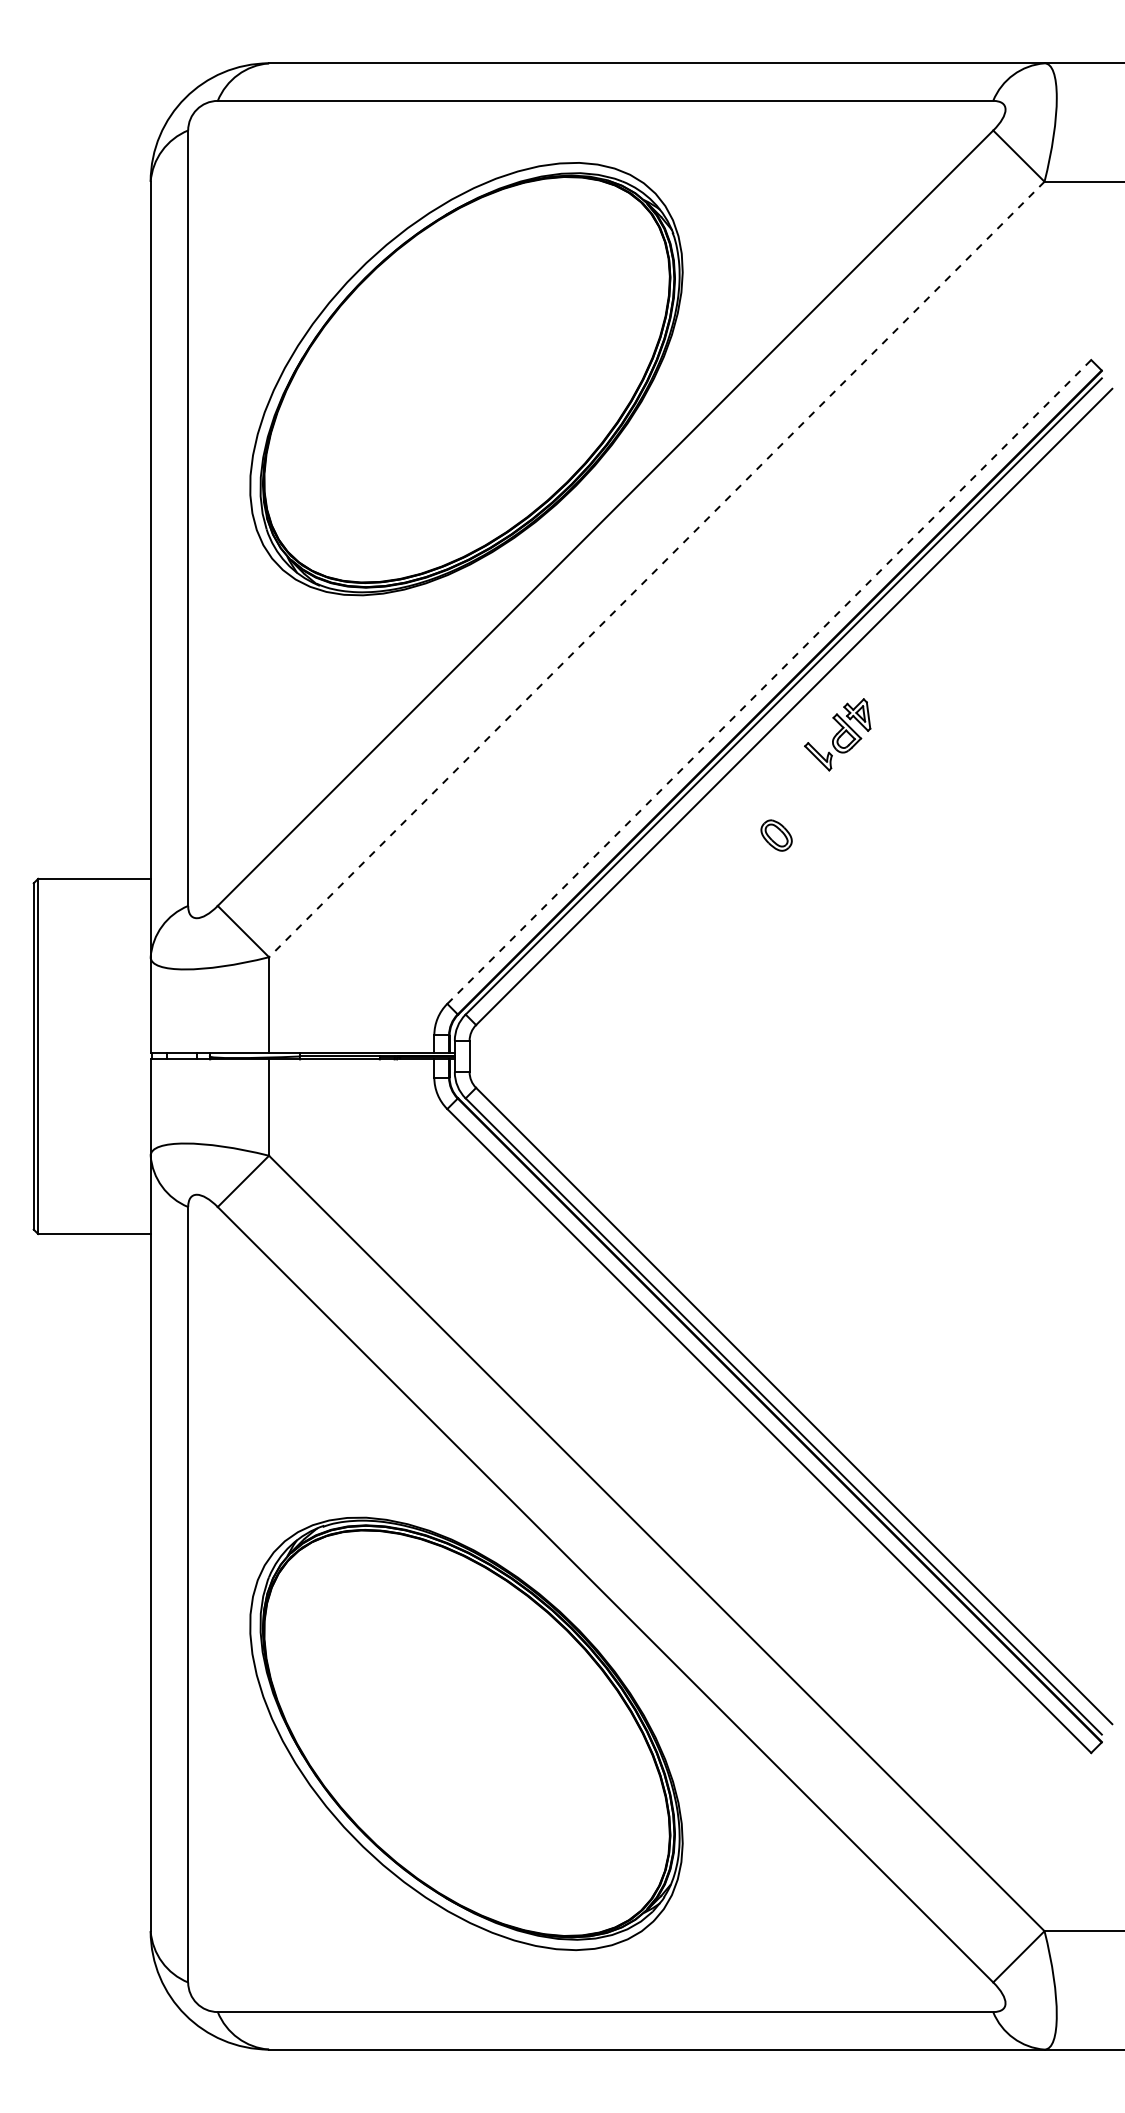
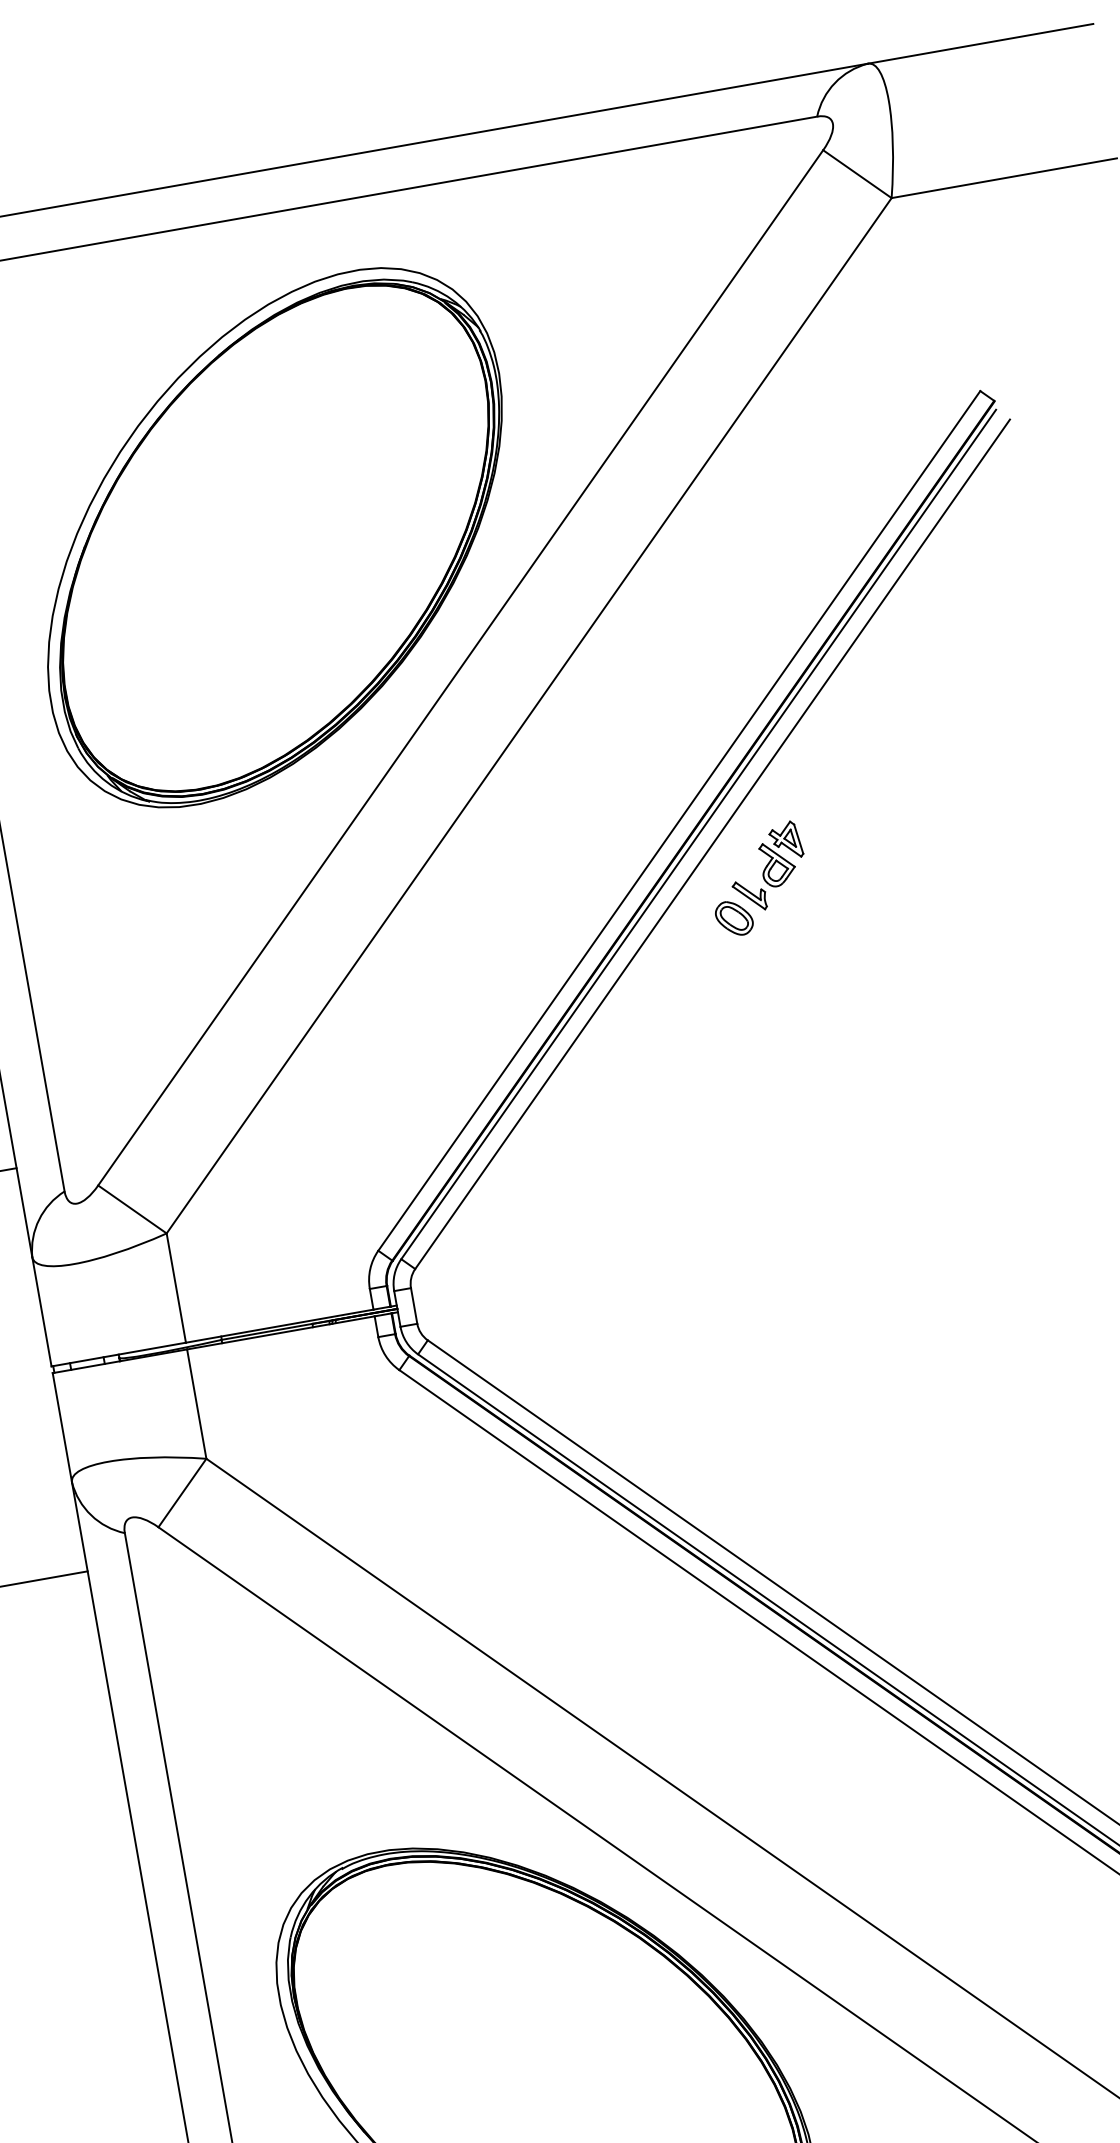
line: (656, 569) -> (528, 715), dashed -> solid
line: (769, 681) -> (679, 820), dashed -> solid
part: (776, 835) -> (734, 918), moved

